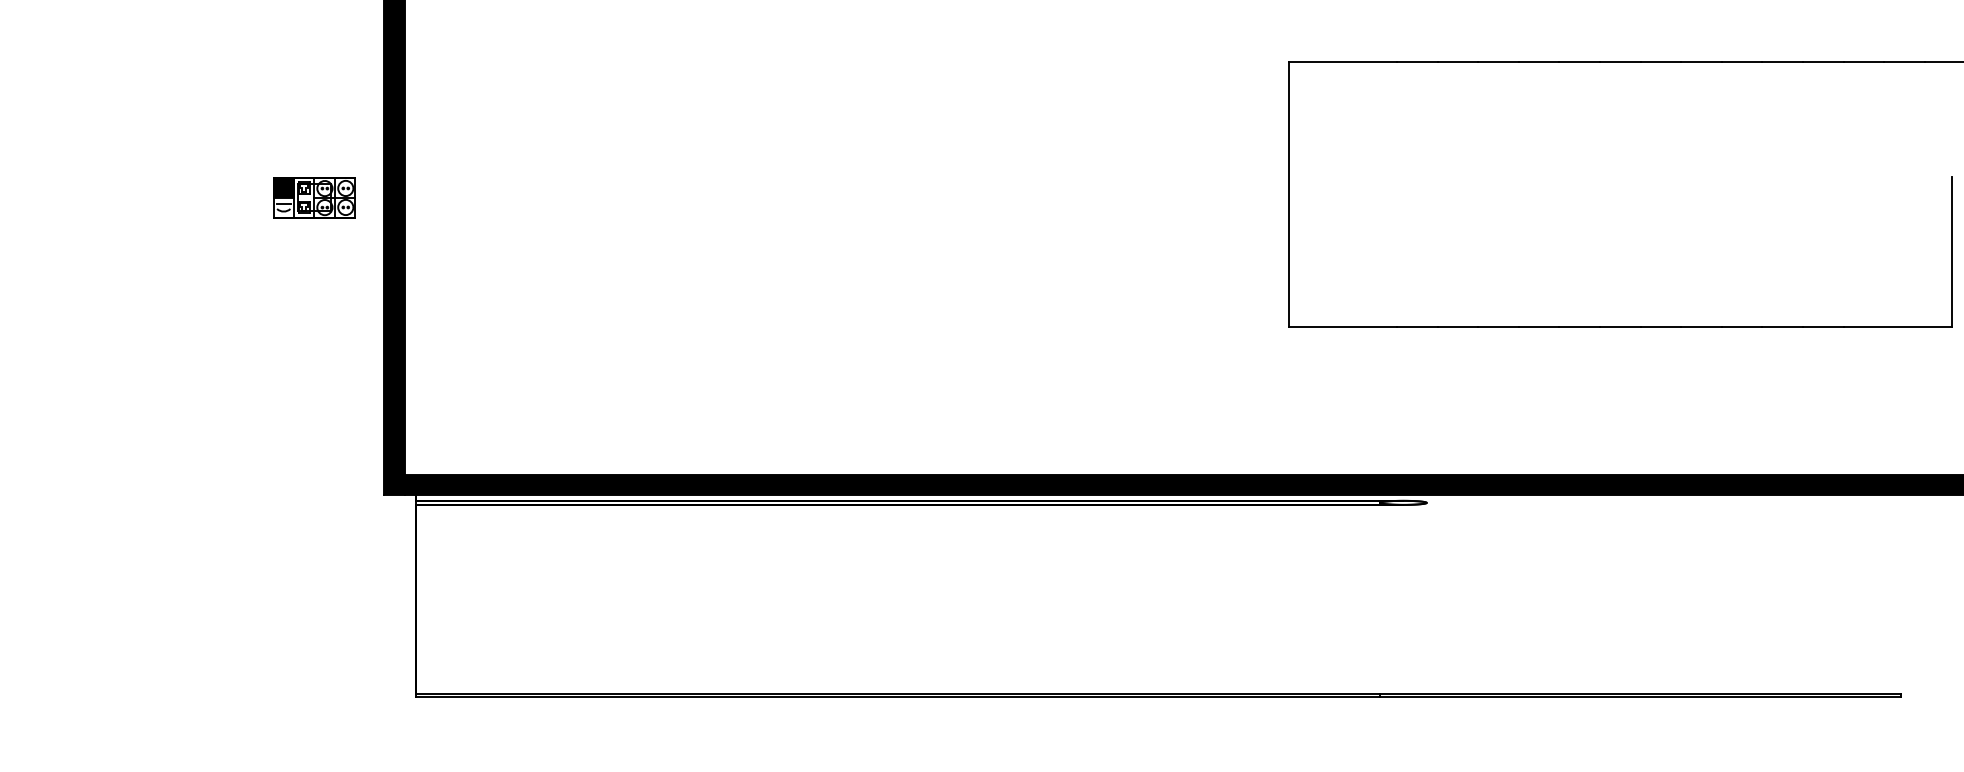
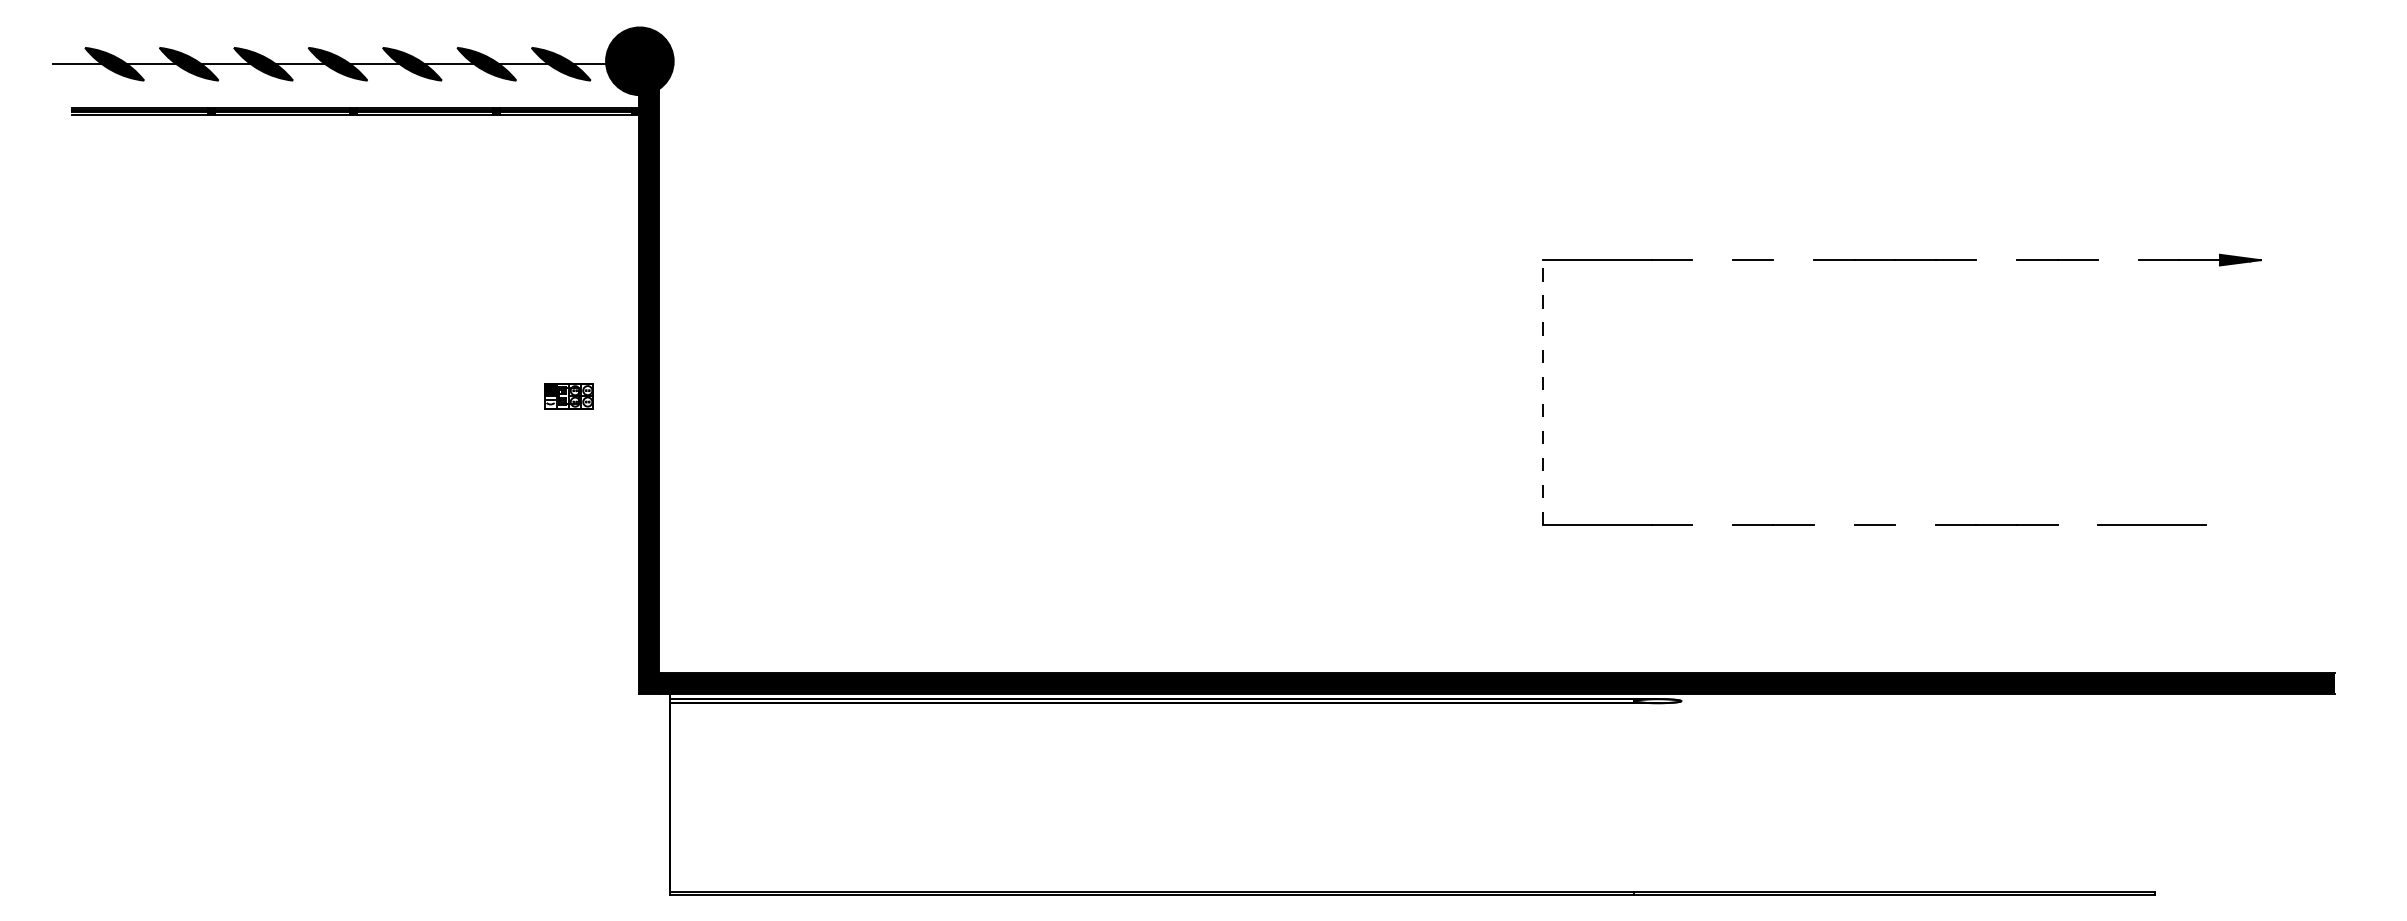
line: (1457, 62) -> (1712, 260), removed
line: (1538, 62) -> (1793, 260), removed
line: (1741, 62) -> (1996, 260), removed
line: (1863, 62) -> (2118, 260), removed
line: (1288, 194) -> (1543, 392), solid -> dashed
part: (313, 198) -> (568, 396), size x0.6
line: (1951, 252) -> (2206, 450), removed
line: (1457, 327) -> (1712, 525), removed
line: (1578, 327) -> (1833, 525), removed
line: (1660, 327) -> (1915, 525), removed
line: (1822, 327) -> (2077, 525), removed

